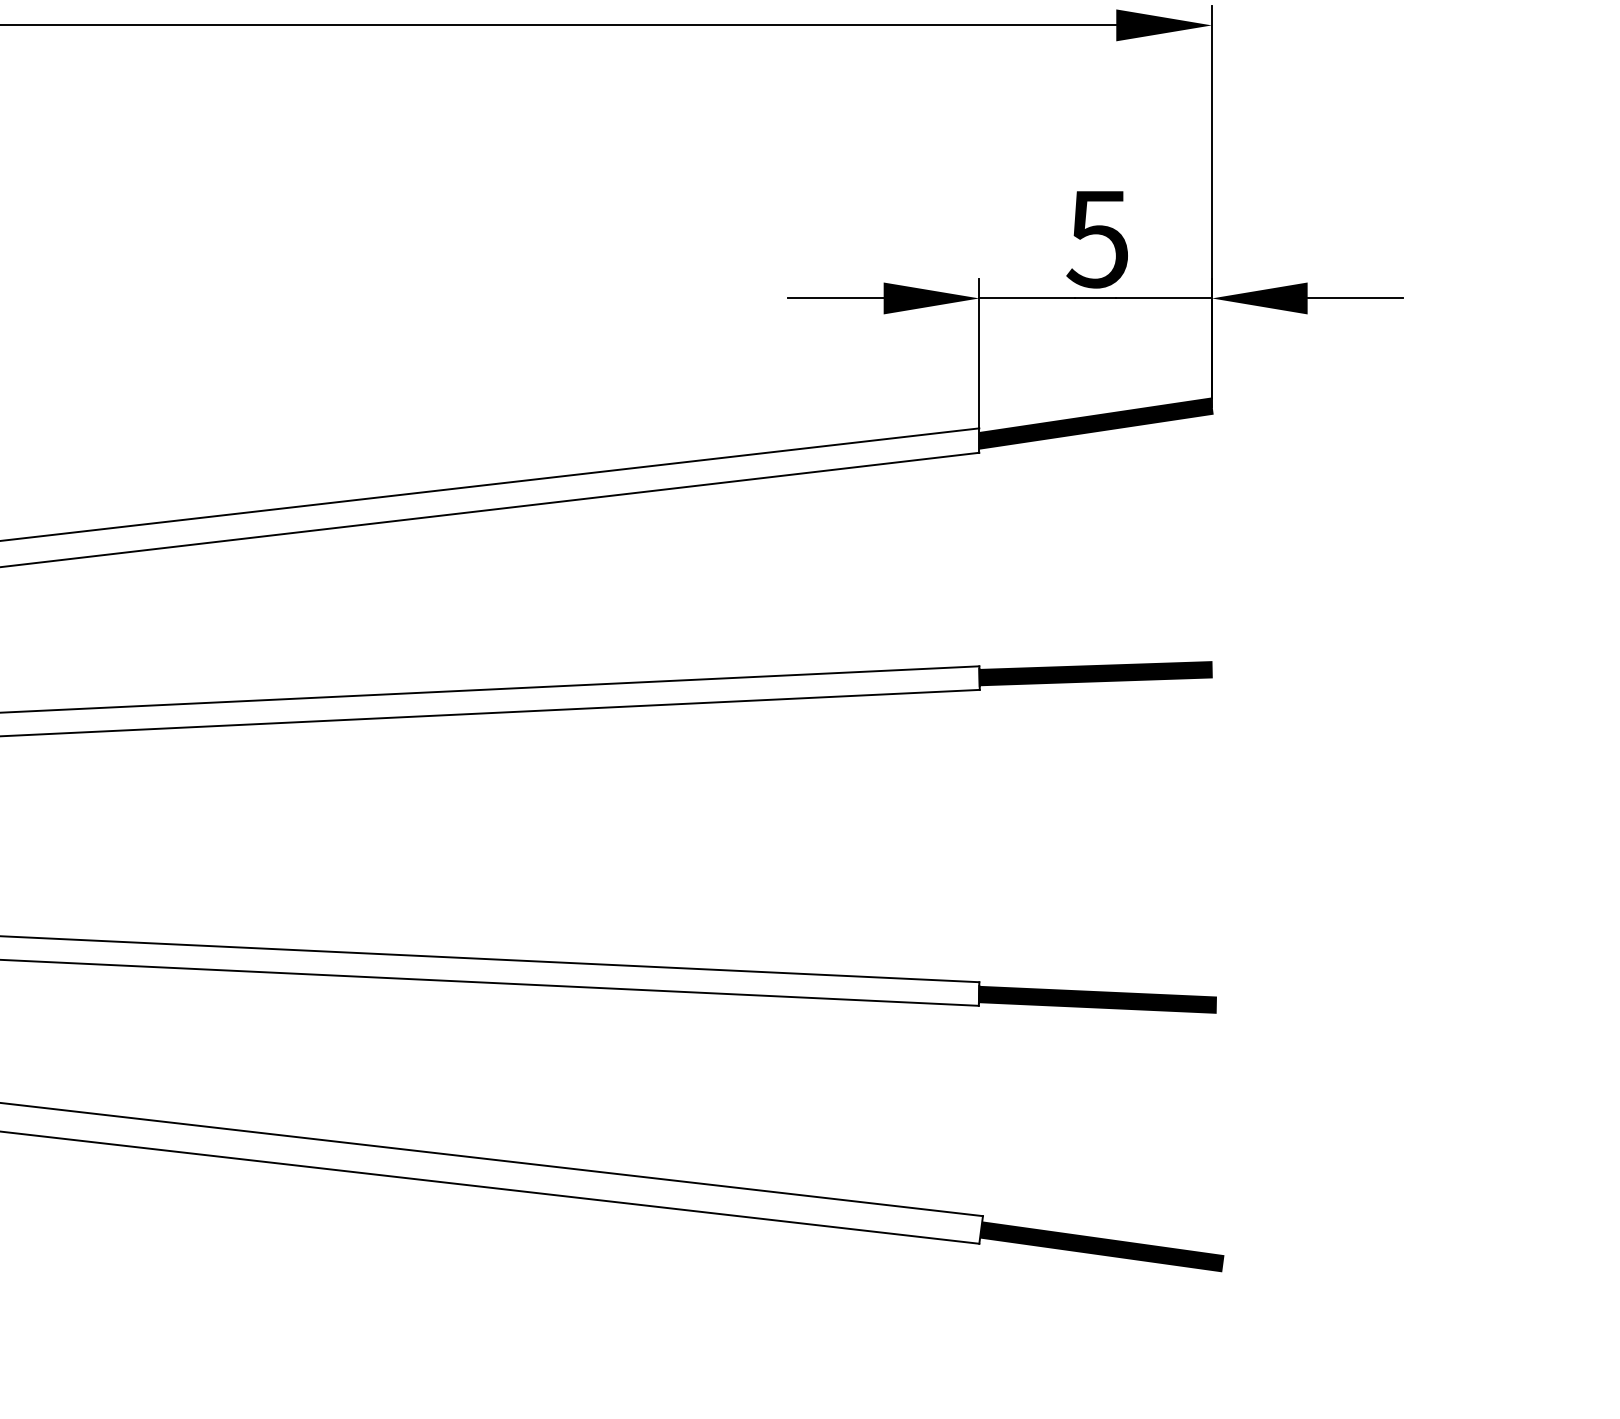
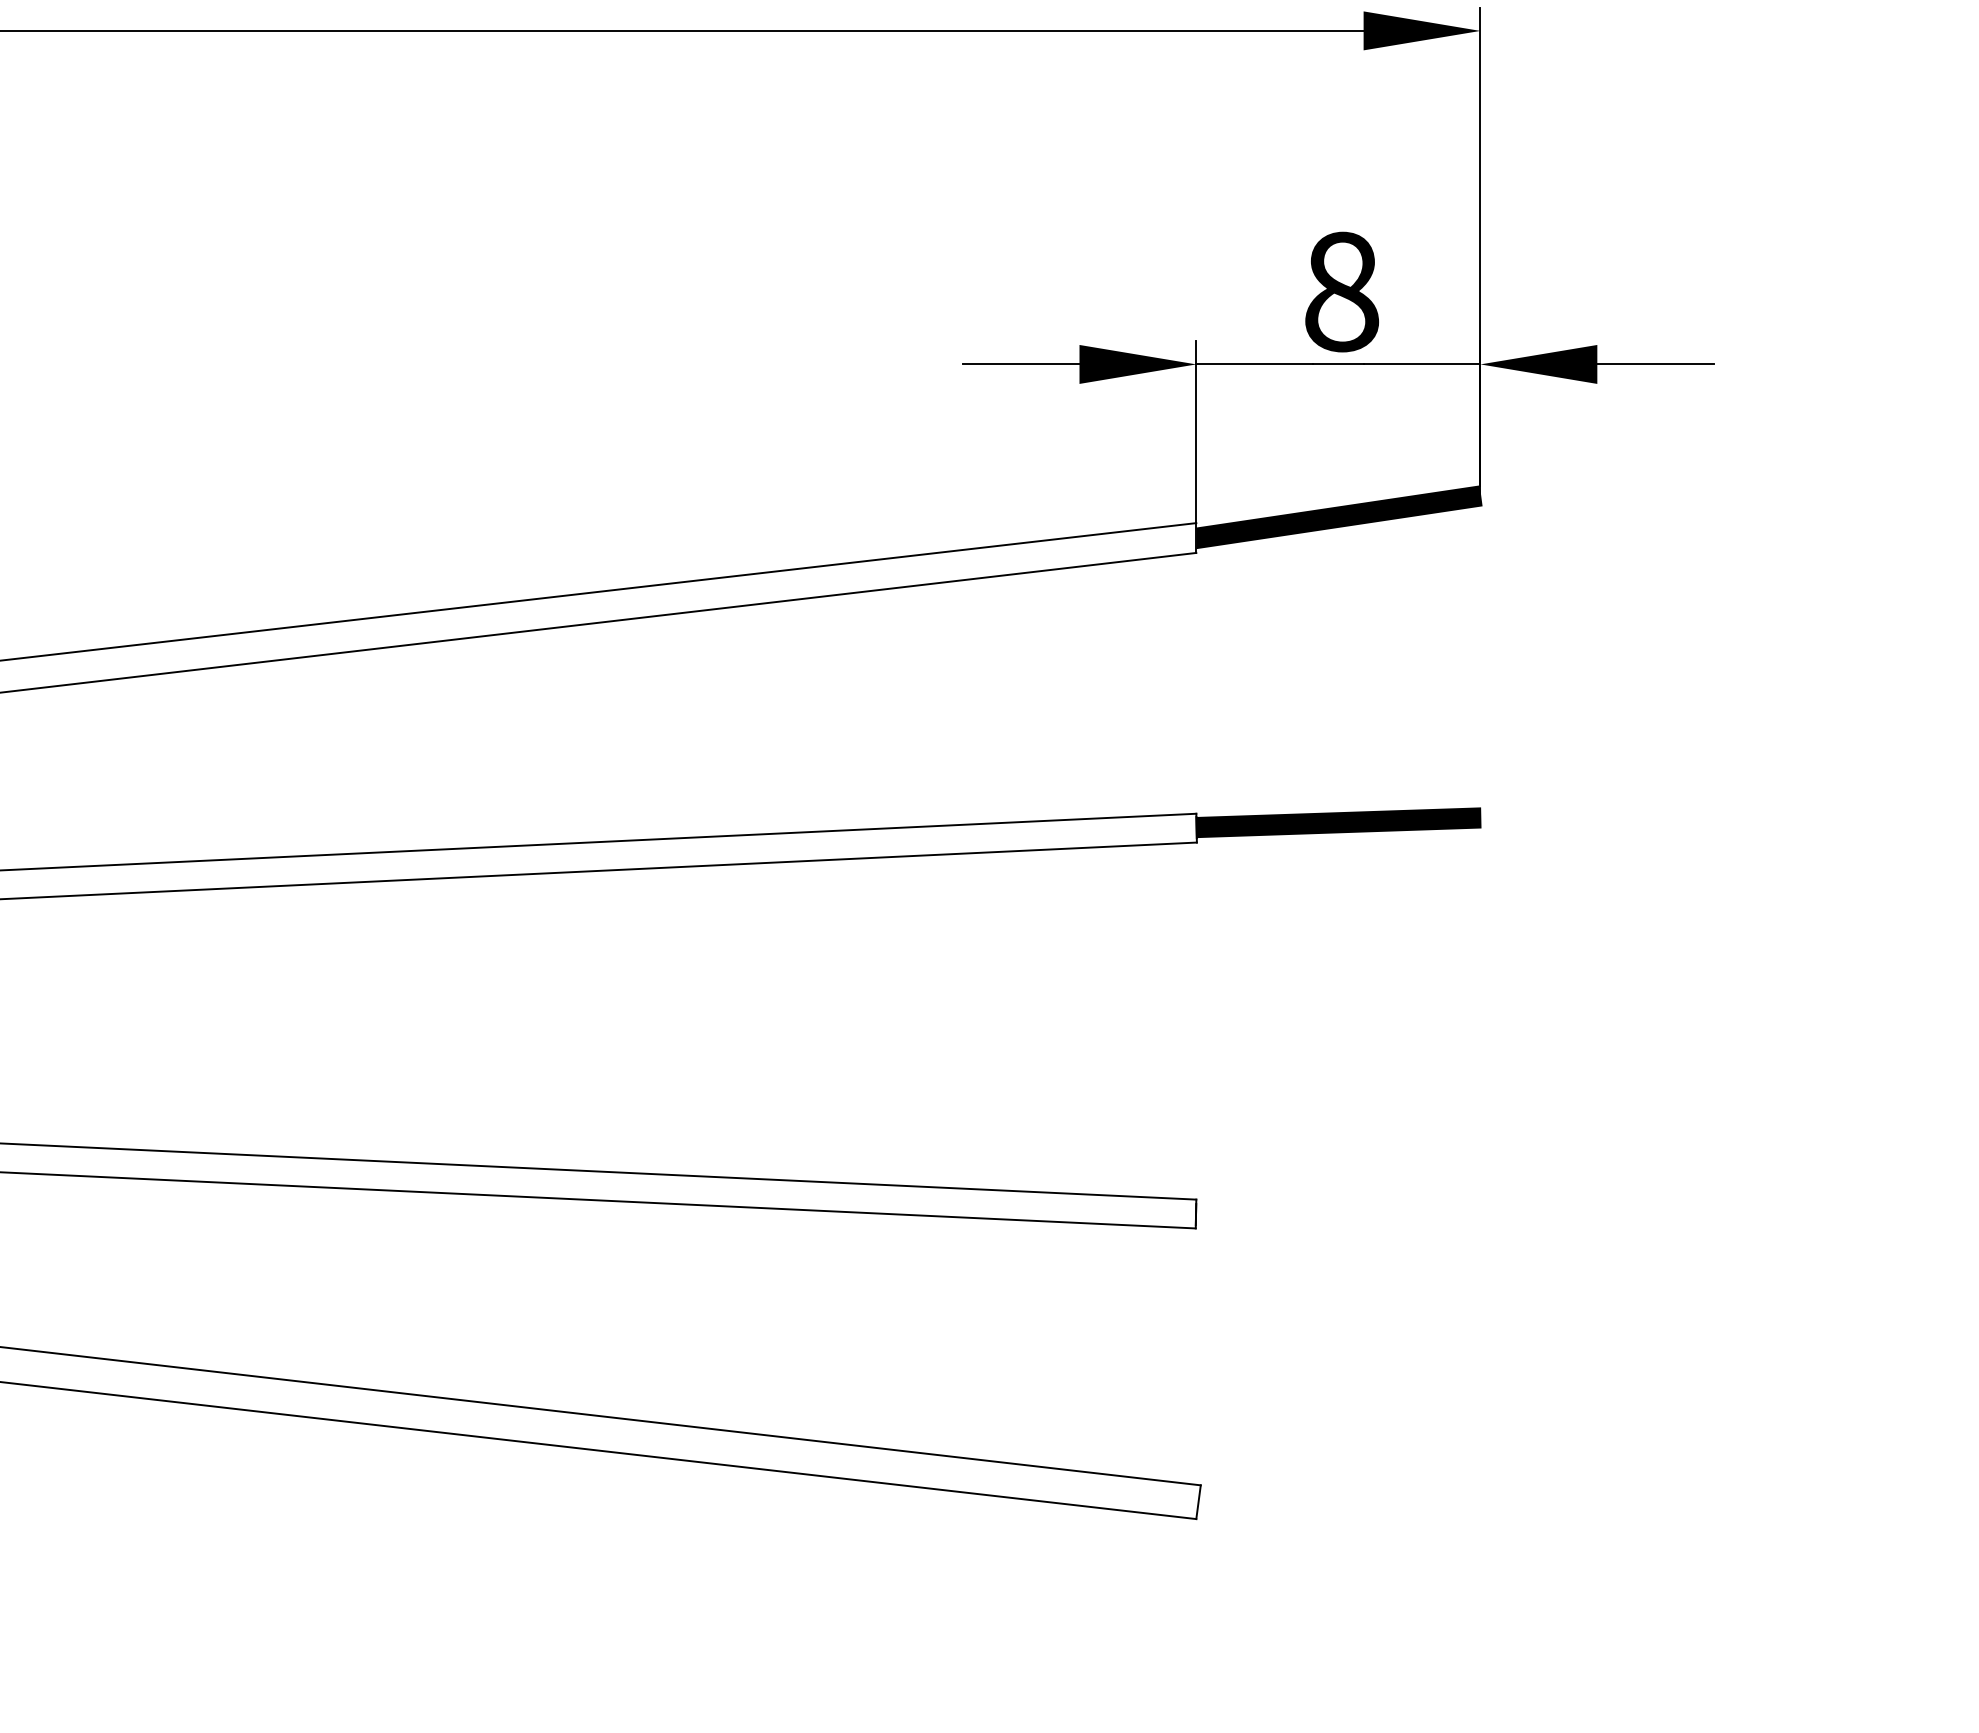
text: (1097, 238) -> (1340, 291), 5 -> 8
fill: (1097, 1000) -> (1340, 1221), removed
fill: (1102, 1246) -> (1346, 1522), removed

